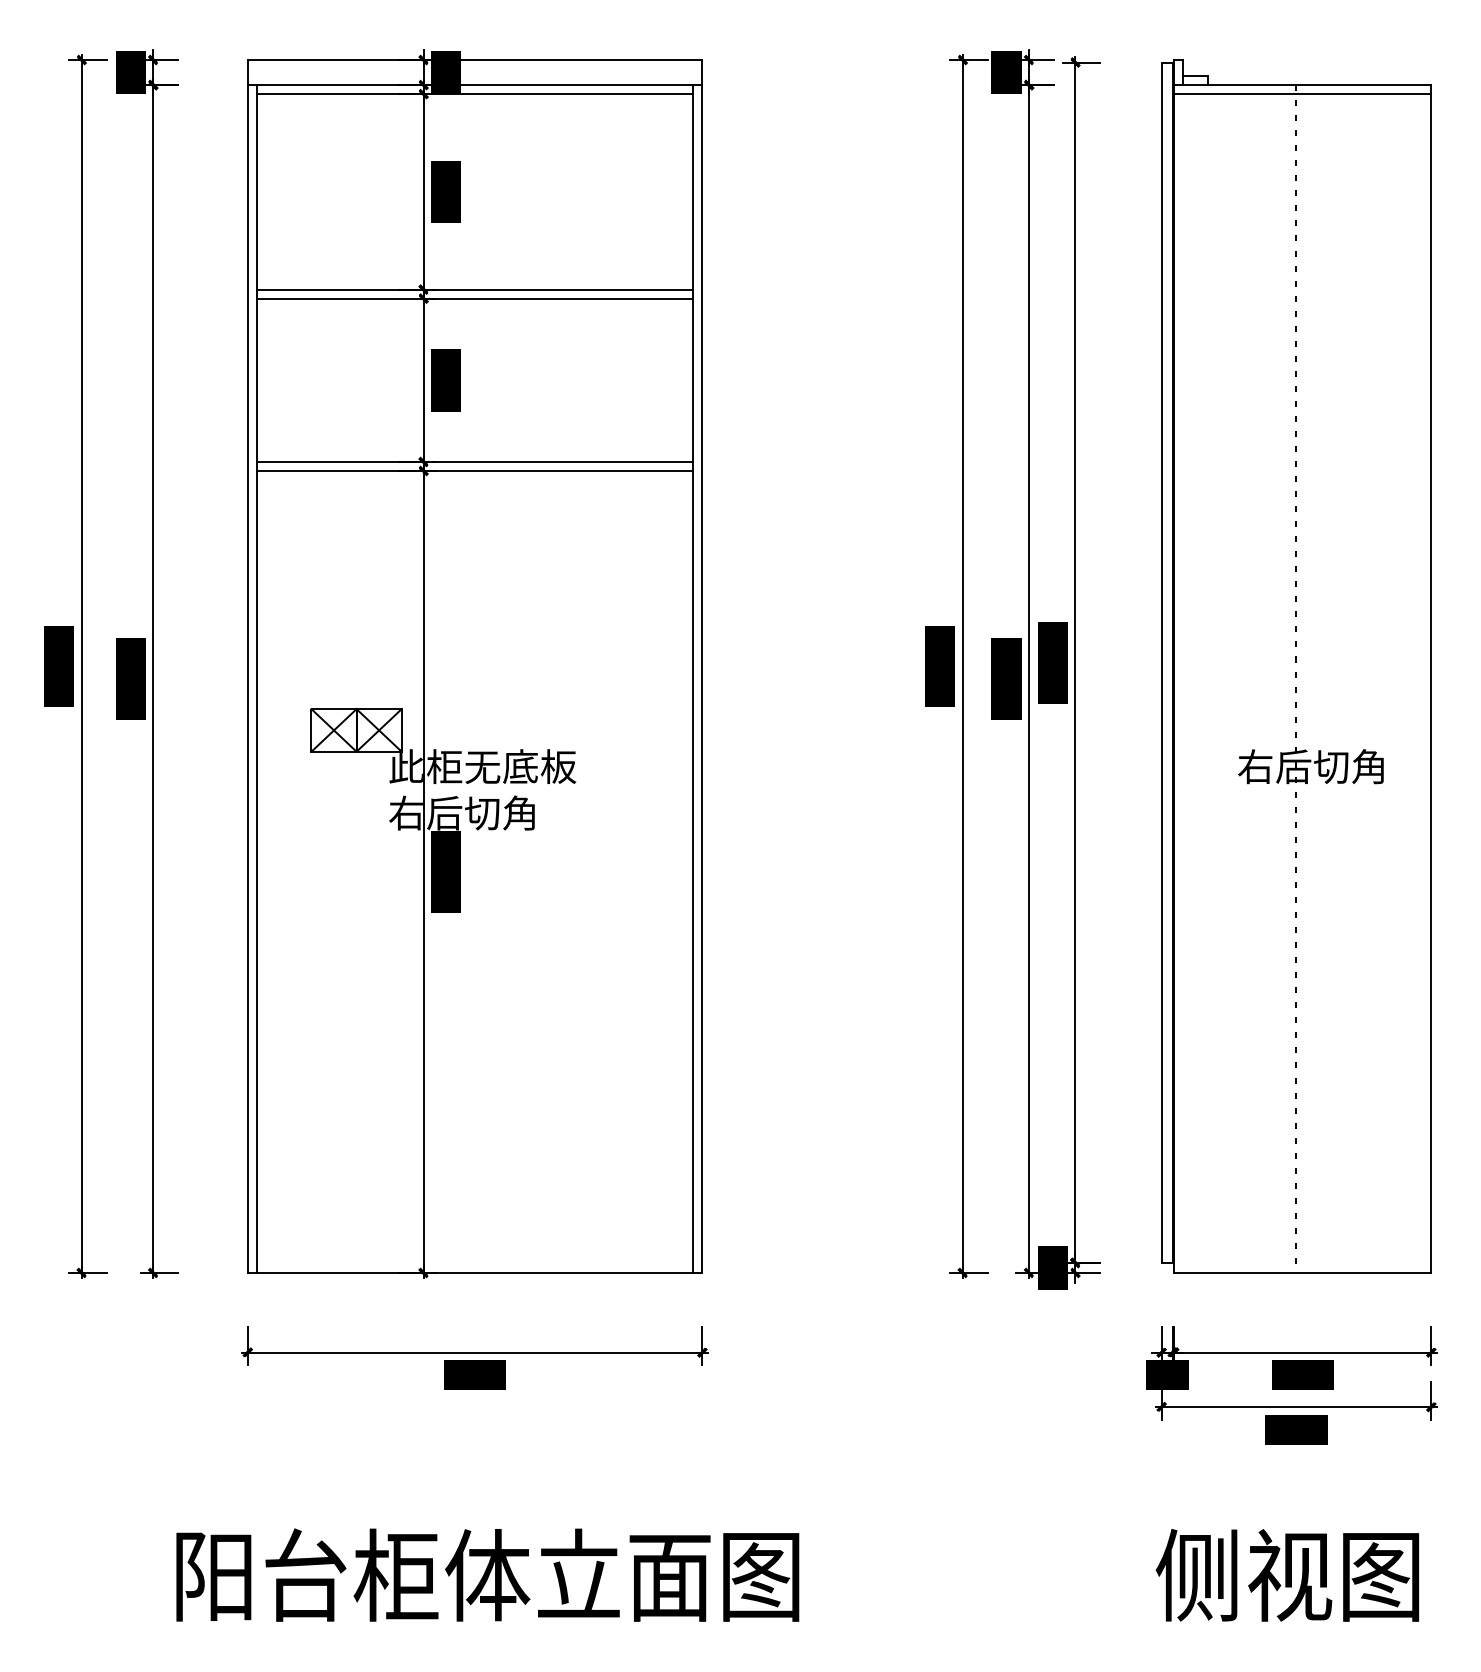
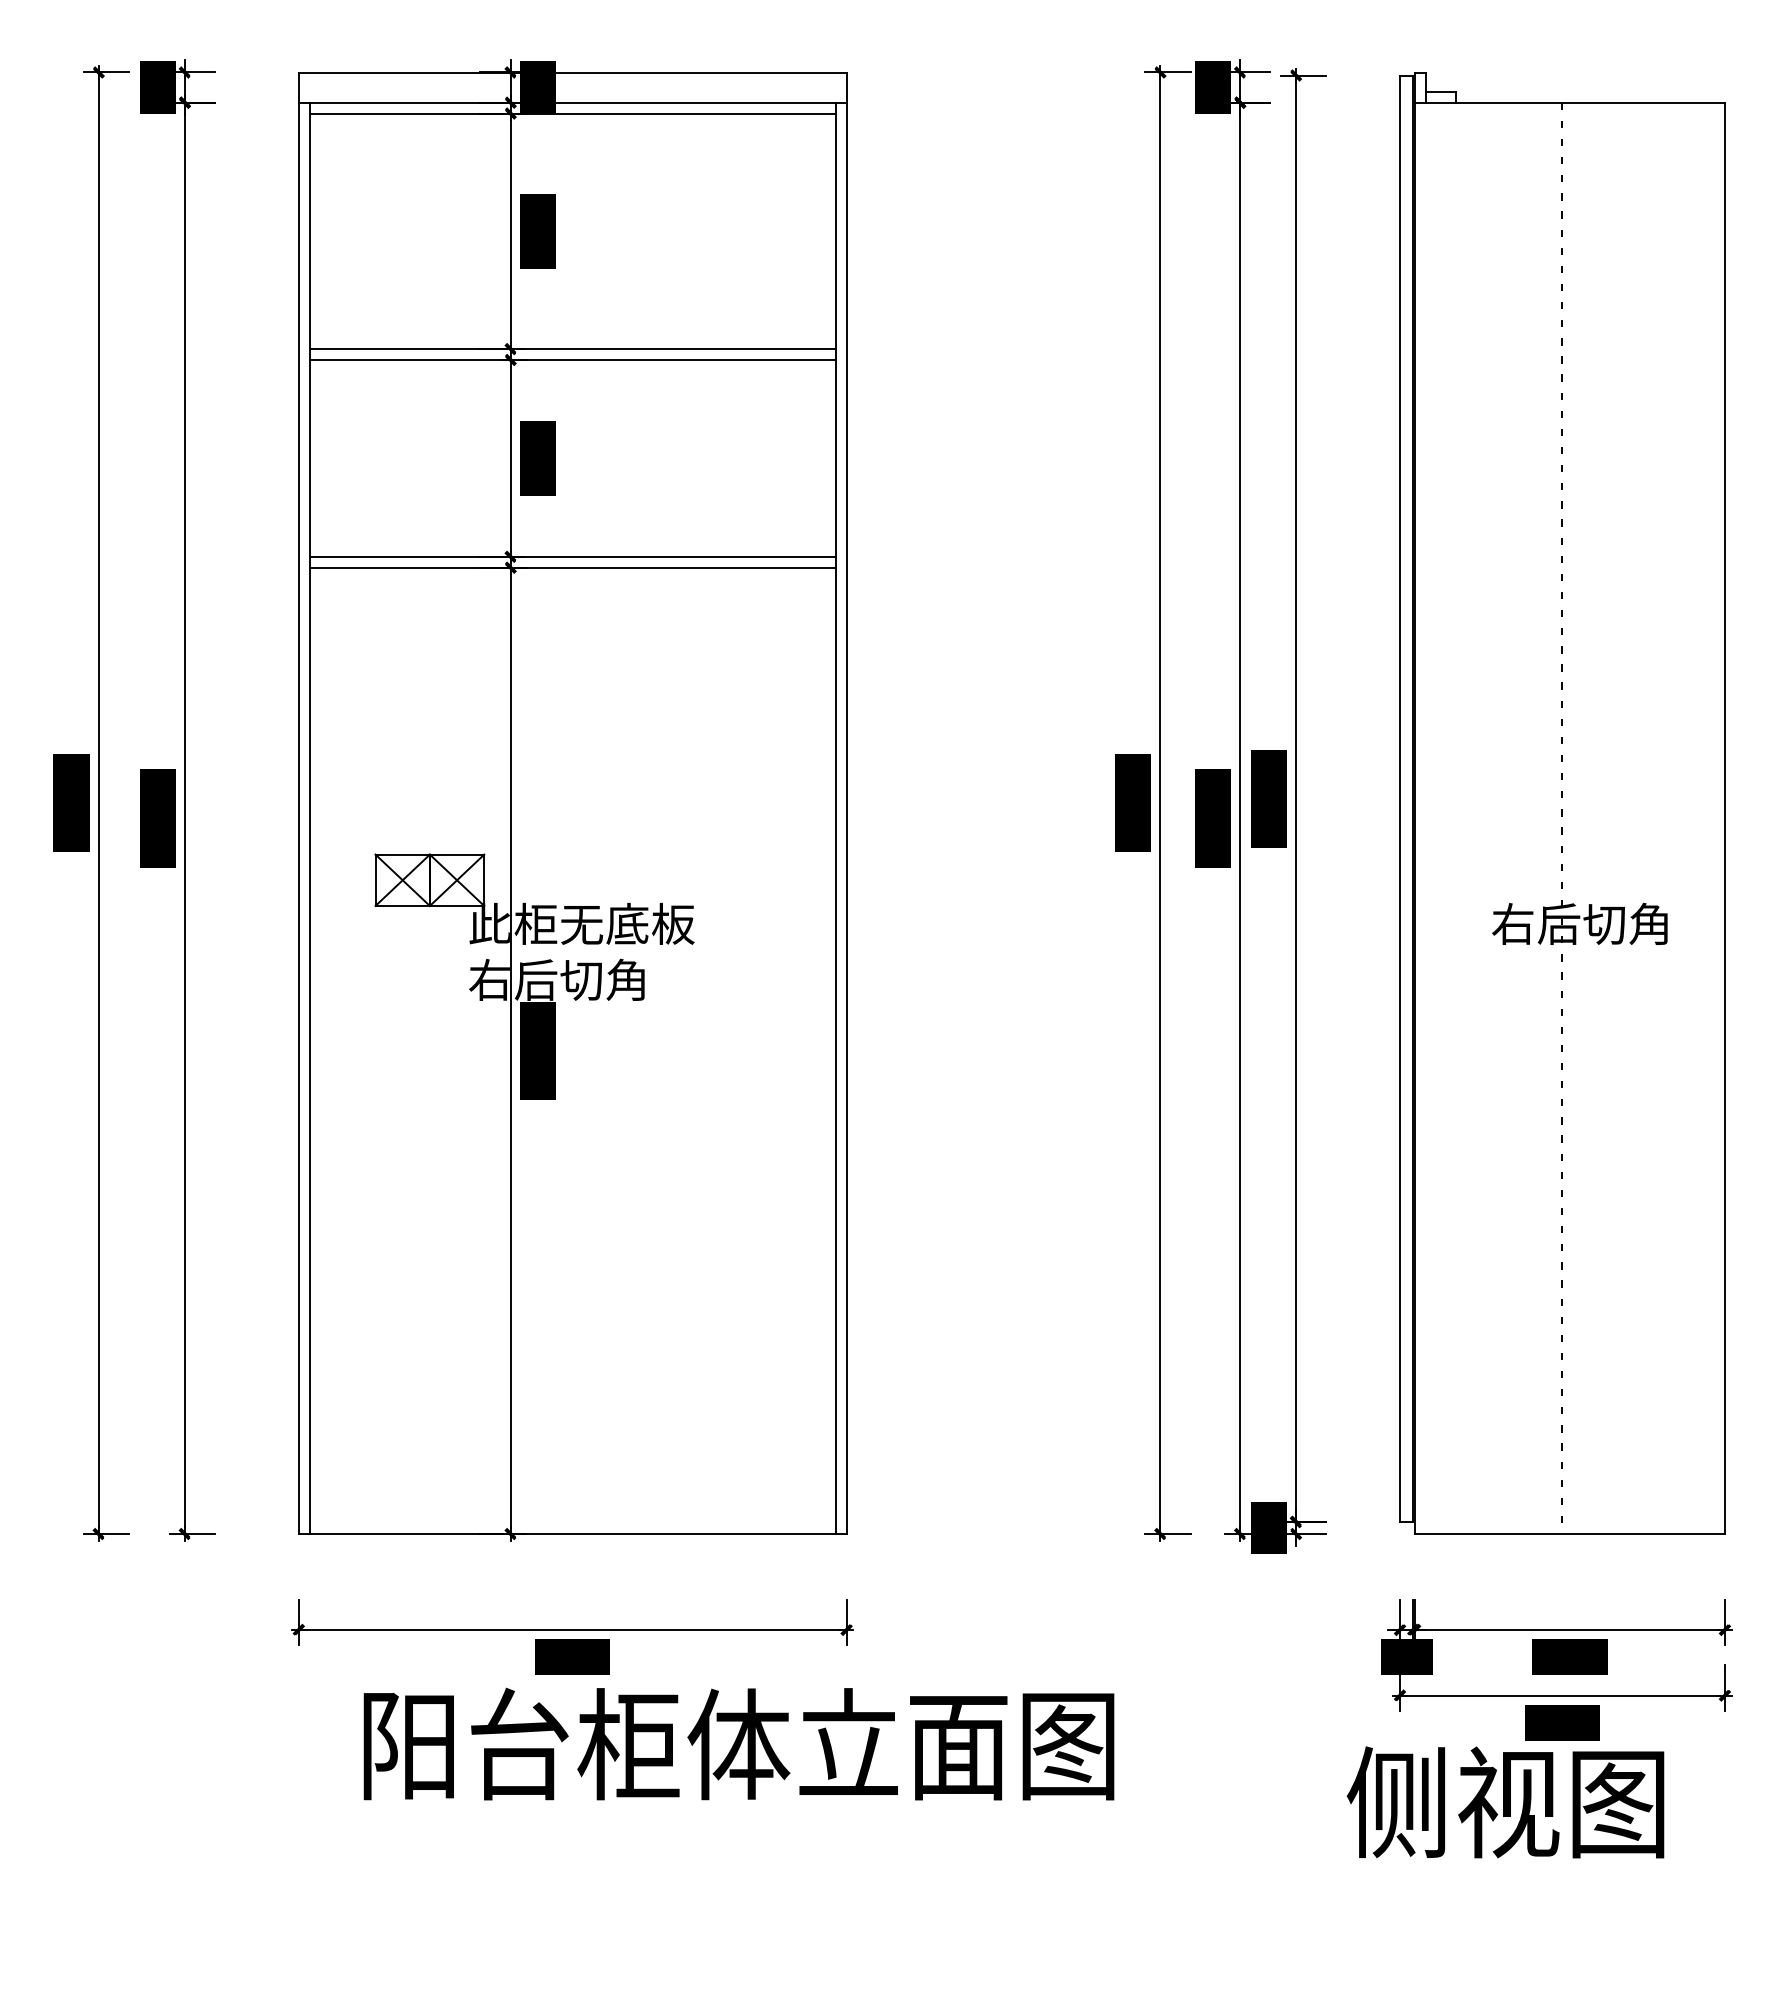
line: (1302, 94) -> (1569, 113), removed
text: (487, 1574) -> (738, 1743), moved
text: (1287, 1575) -> (1505, 1802), moved

